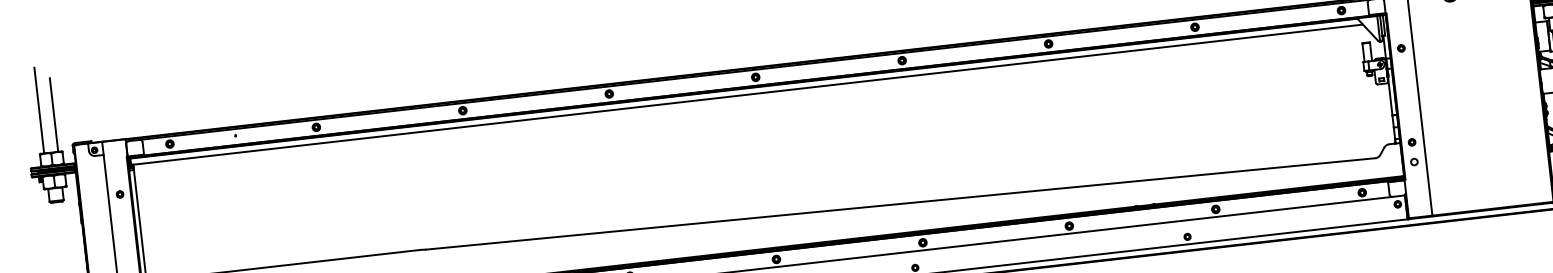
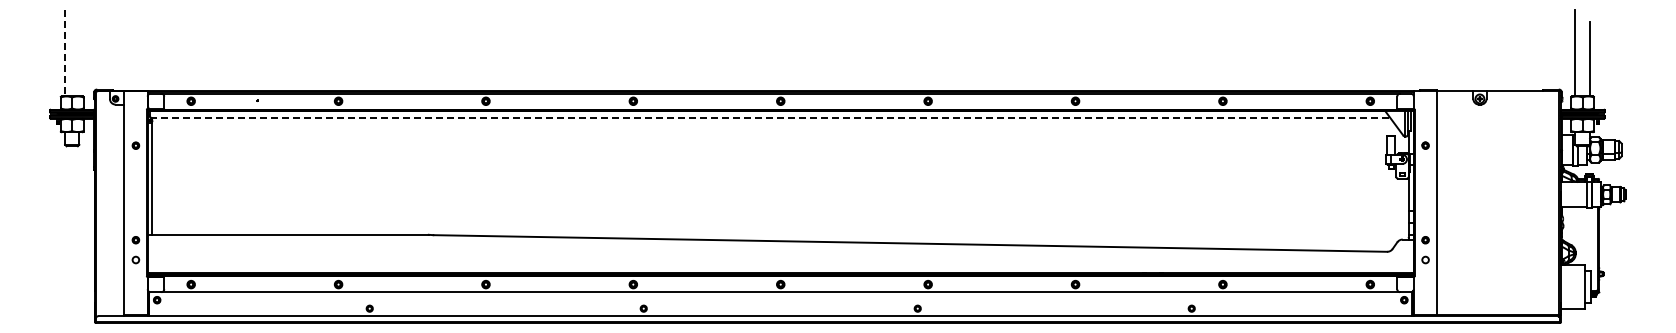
line: (747, 94) -> (770, 117), solid -> dashed
line: (39, 110) -> (65, 53), solid -> dashed
line: (54, 115) -> (79, 59), removed

